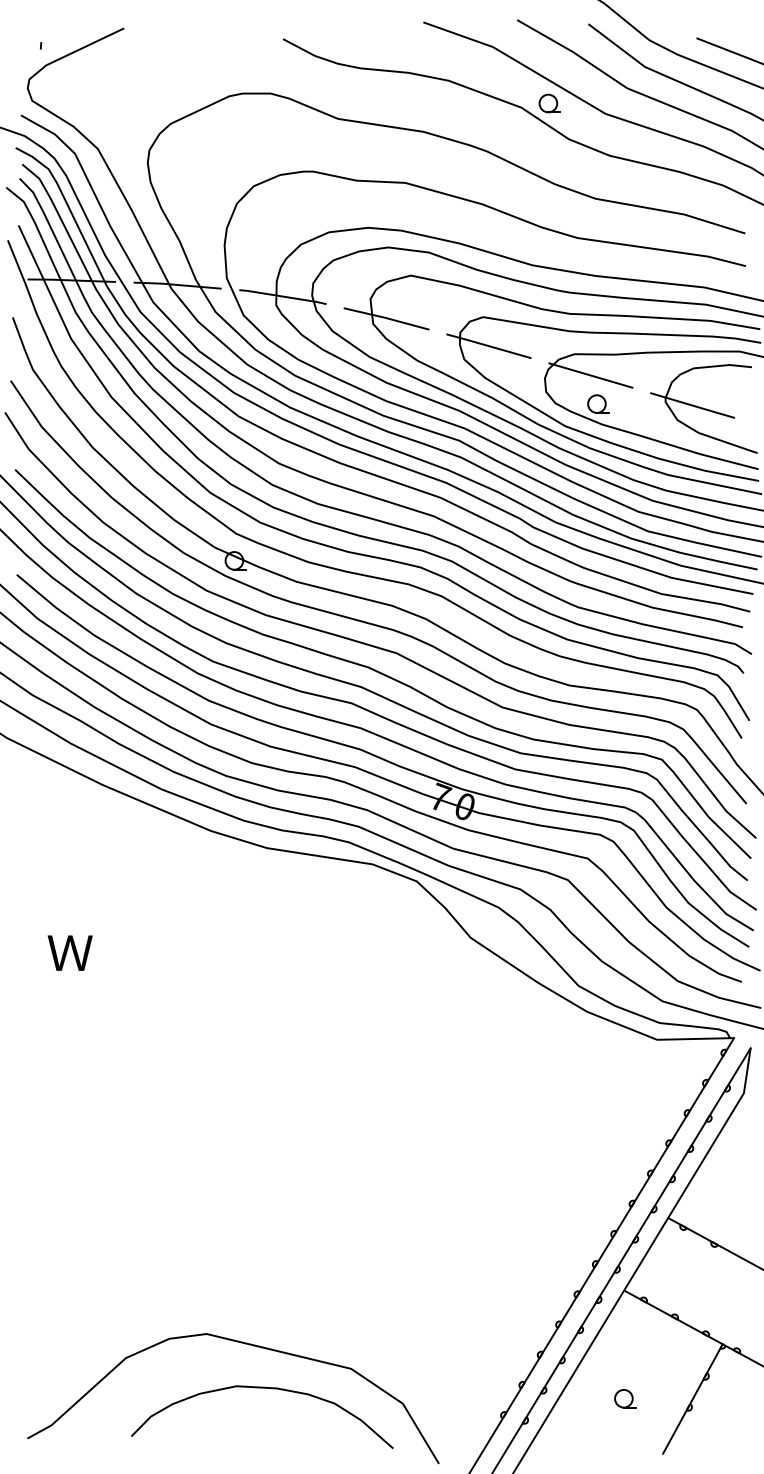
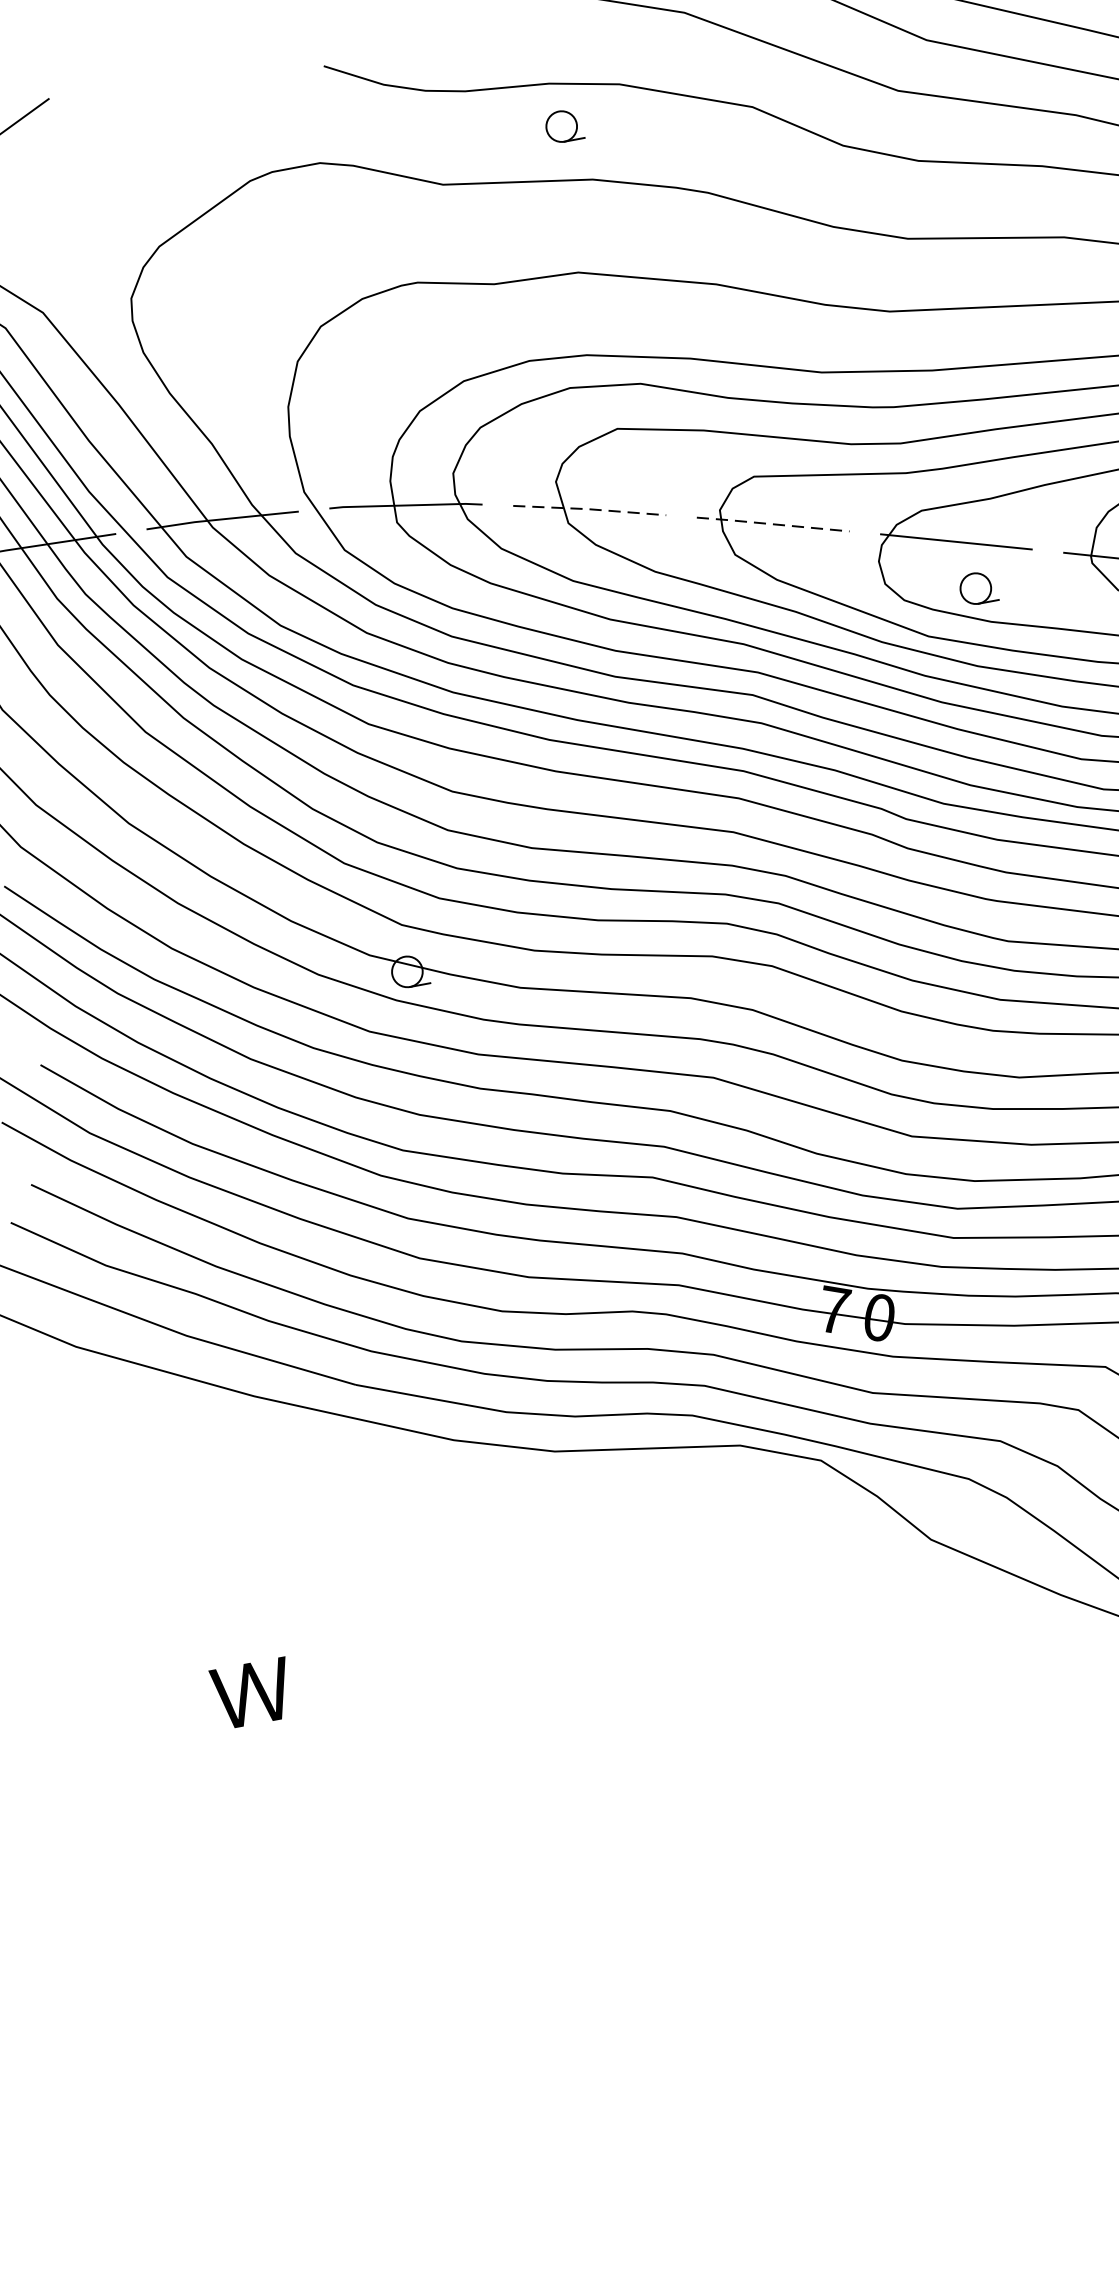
part: (549, 103) -> (563, 126), moved
line: (386, 318) -> (589, 509), solid -> dashed
line: (488, 346) -> (772, 525), solid -> dashed

